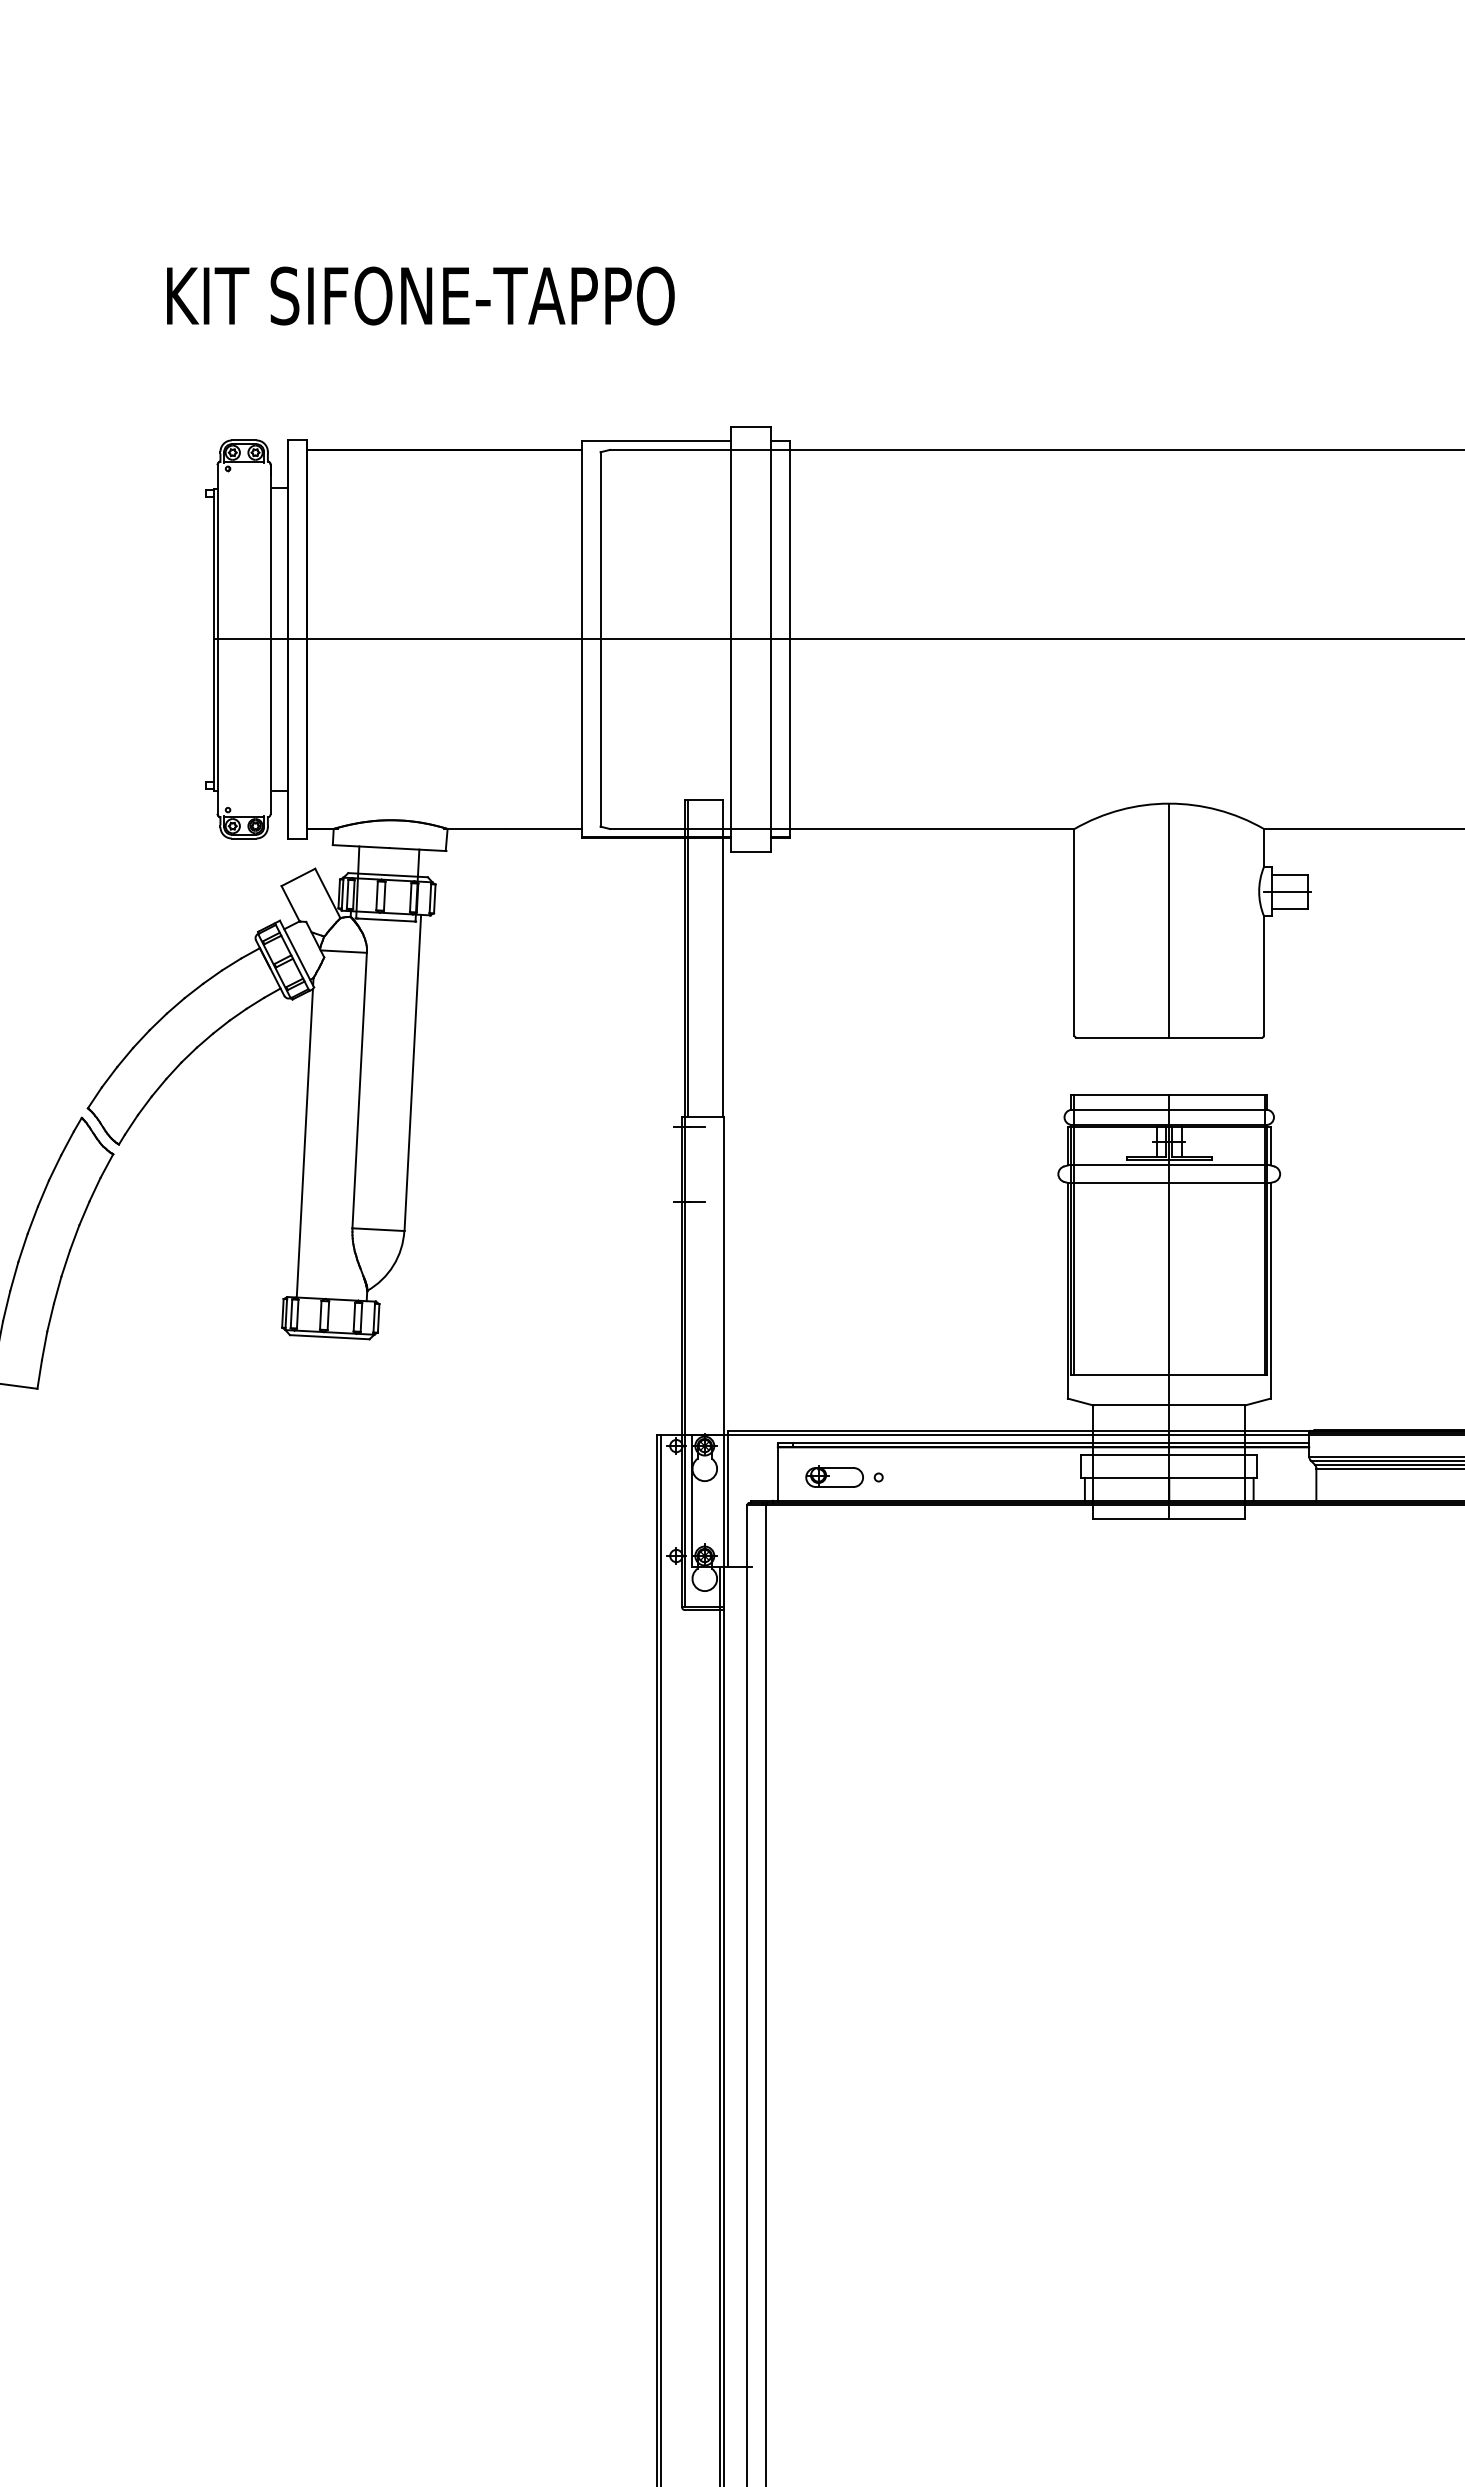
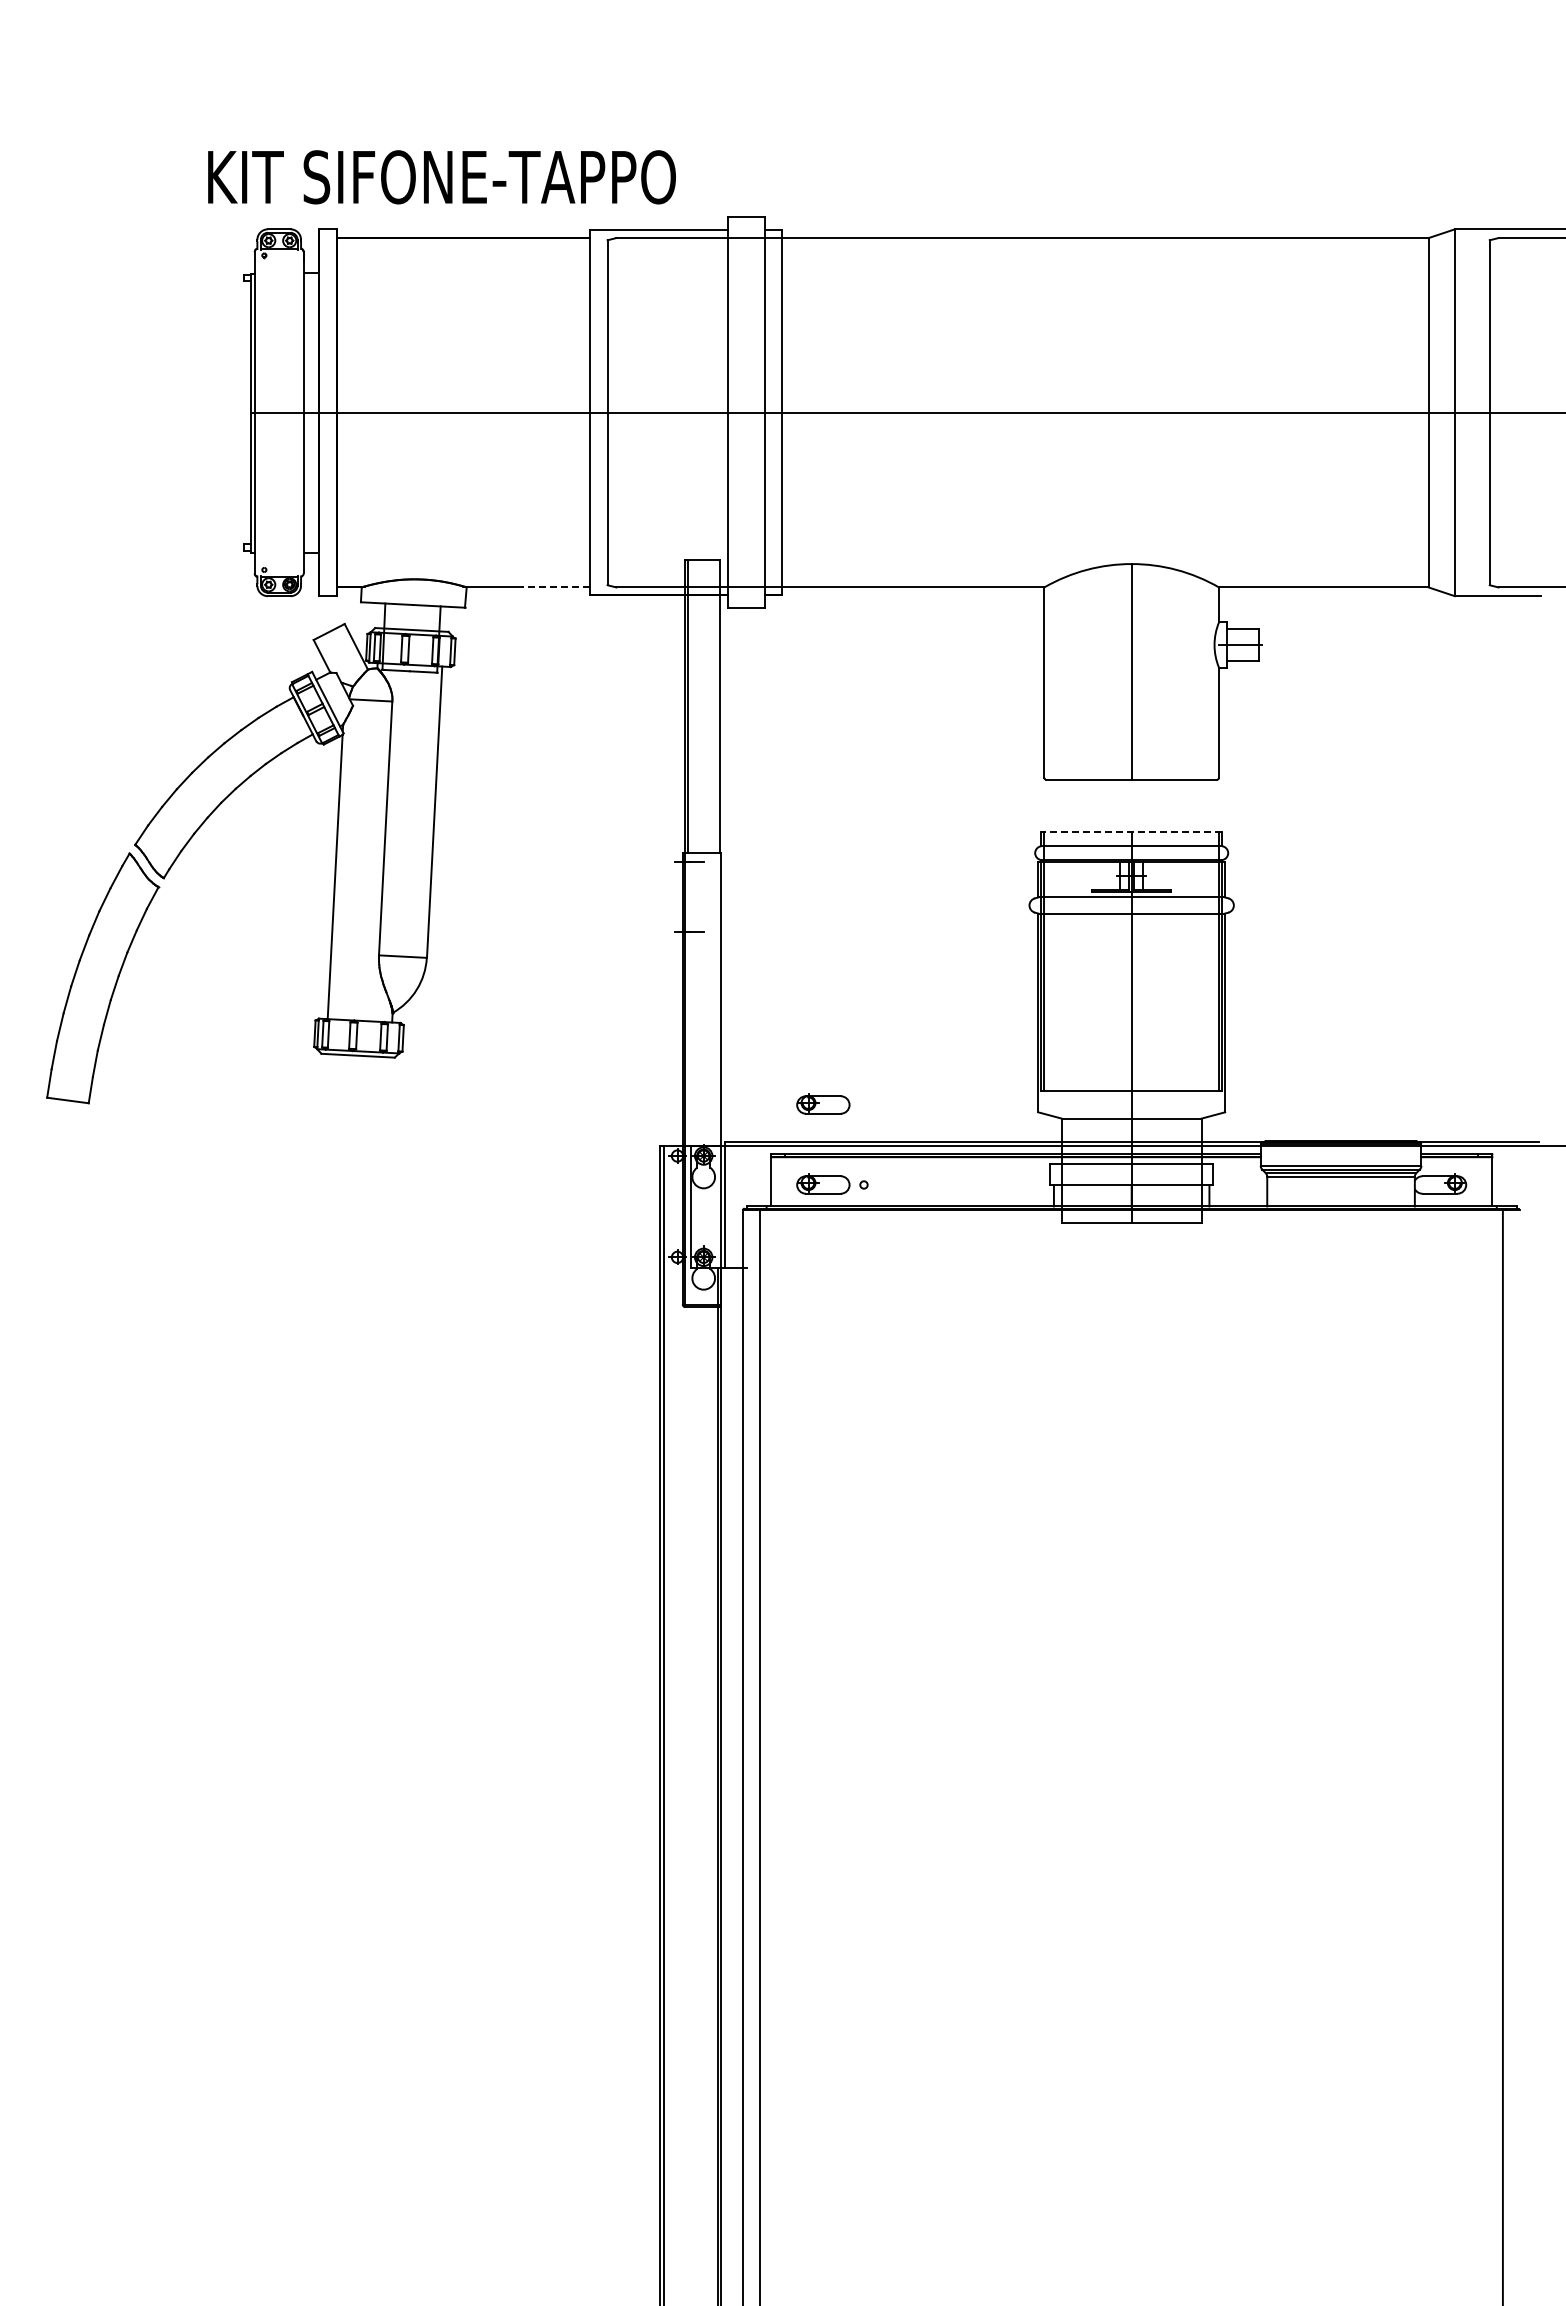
text: (420, 296) -> (441, 177), moved
line: (543, 829) -> (555, 587), solid -> dashed
line: (1169, 1094) -> (1131, 832), solid -> dashed
part: (834, 1389) -> (823, 1103), added

